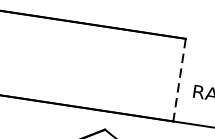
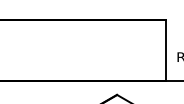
line: (178, 79) -> (165, 50), dashed -> solid

